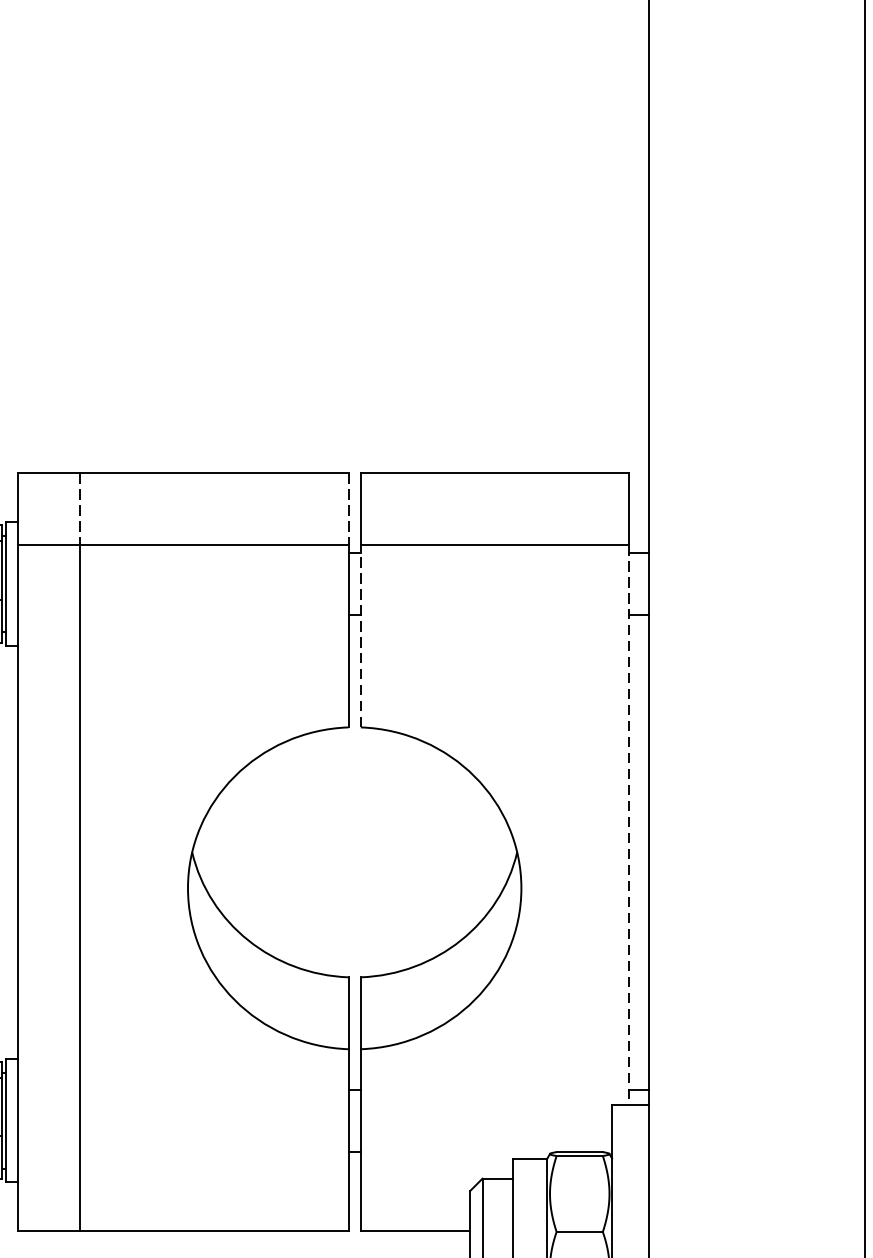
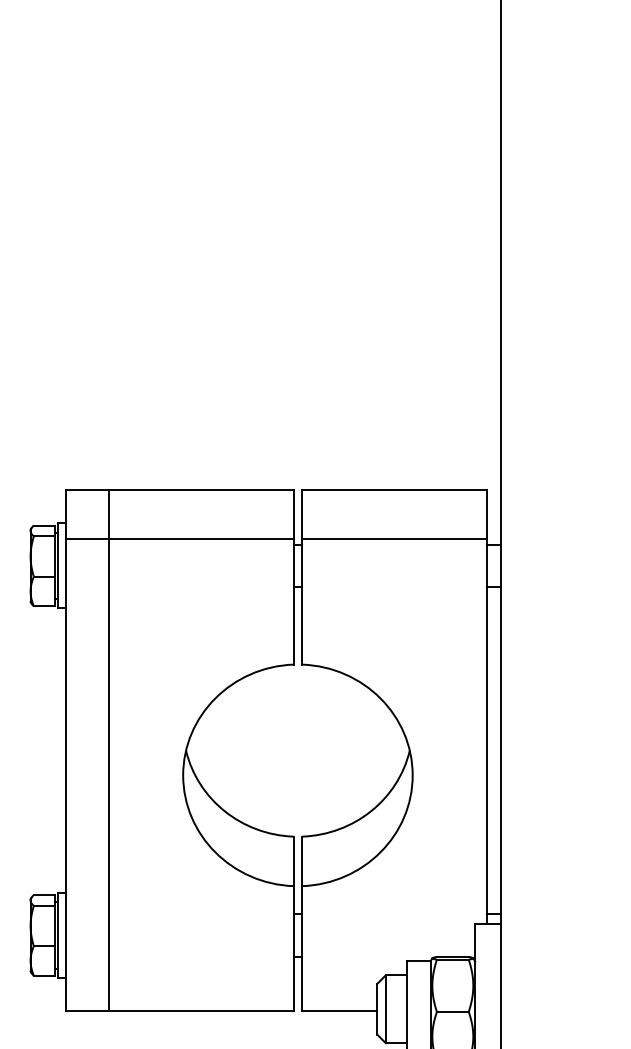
line: (79, 509) -> (108, 514), dashed -> solid
line: (348, 509) -> (293, 514), dashed -> solid
line: (361, 635) -> (302, 601), dashed -> solid
line: (630, 826) -> (487, 732), dashed -> solid

